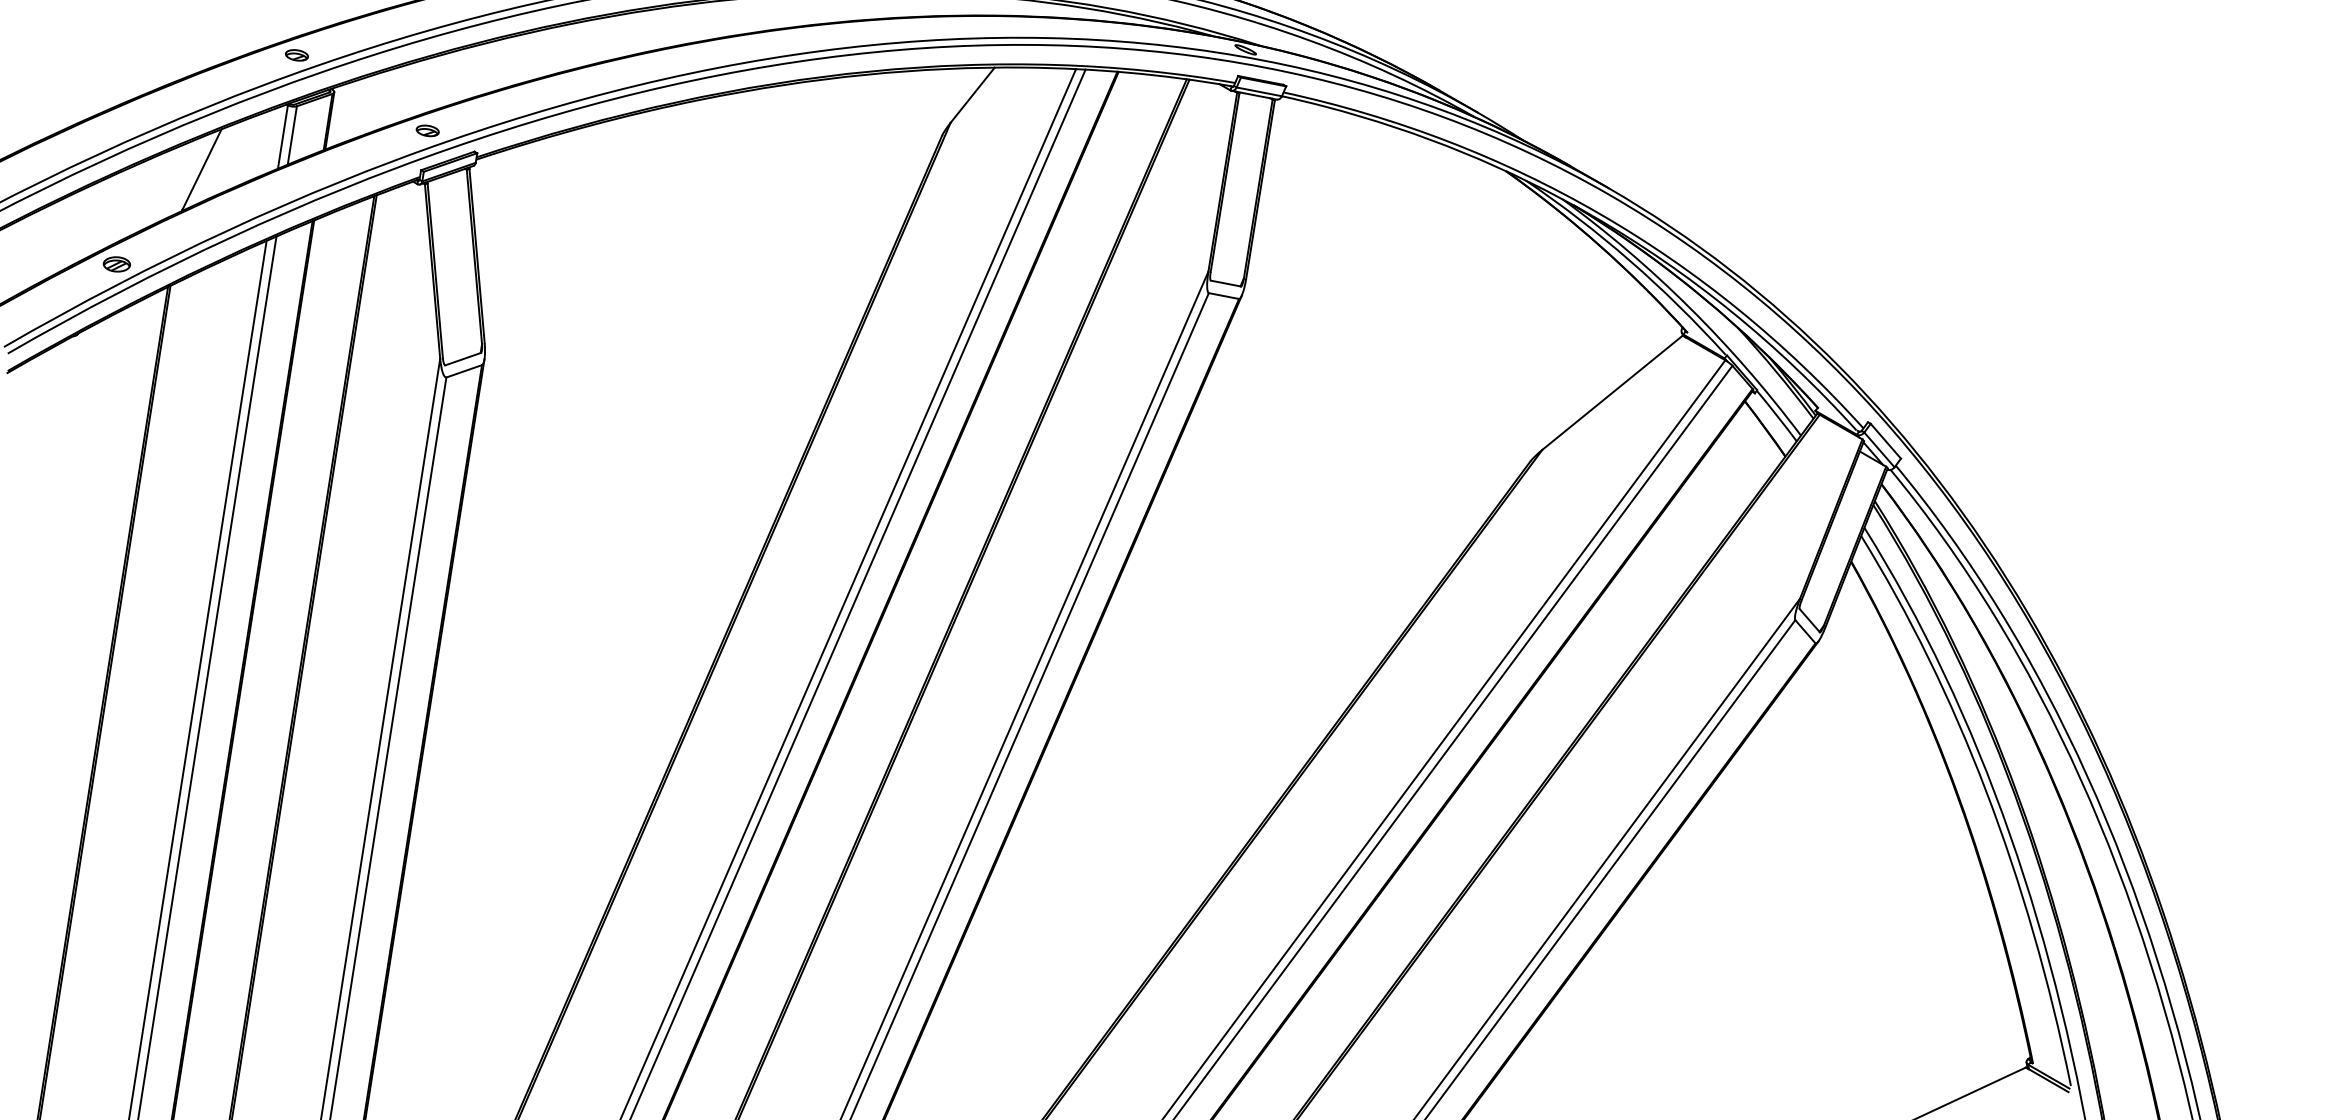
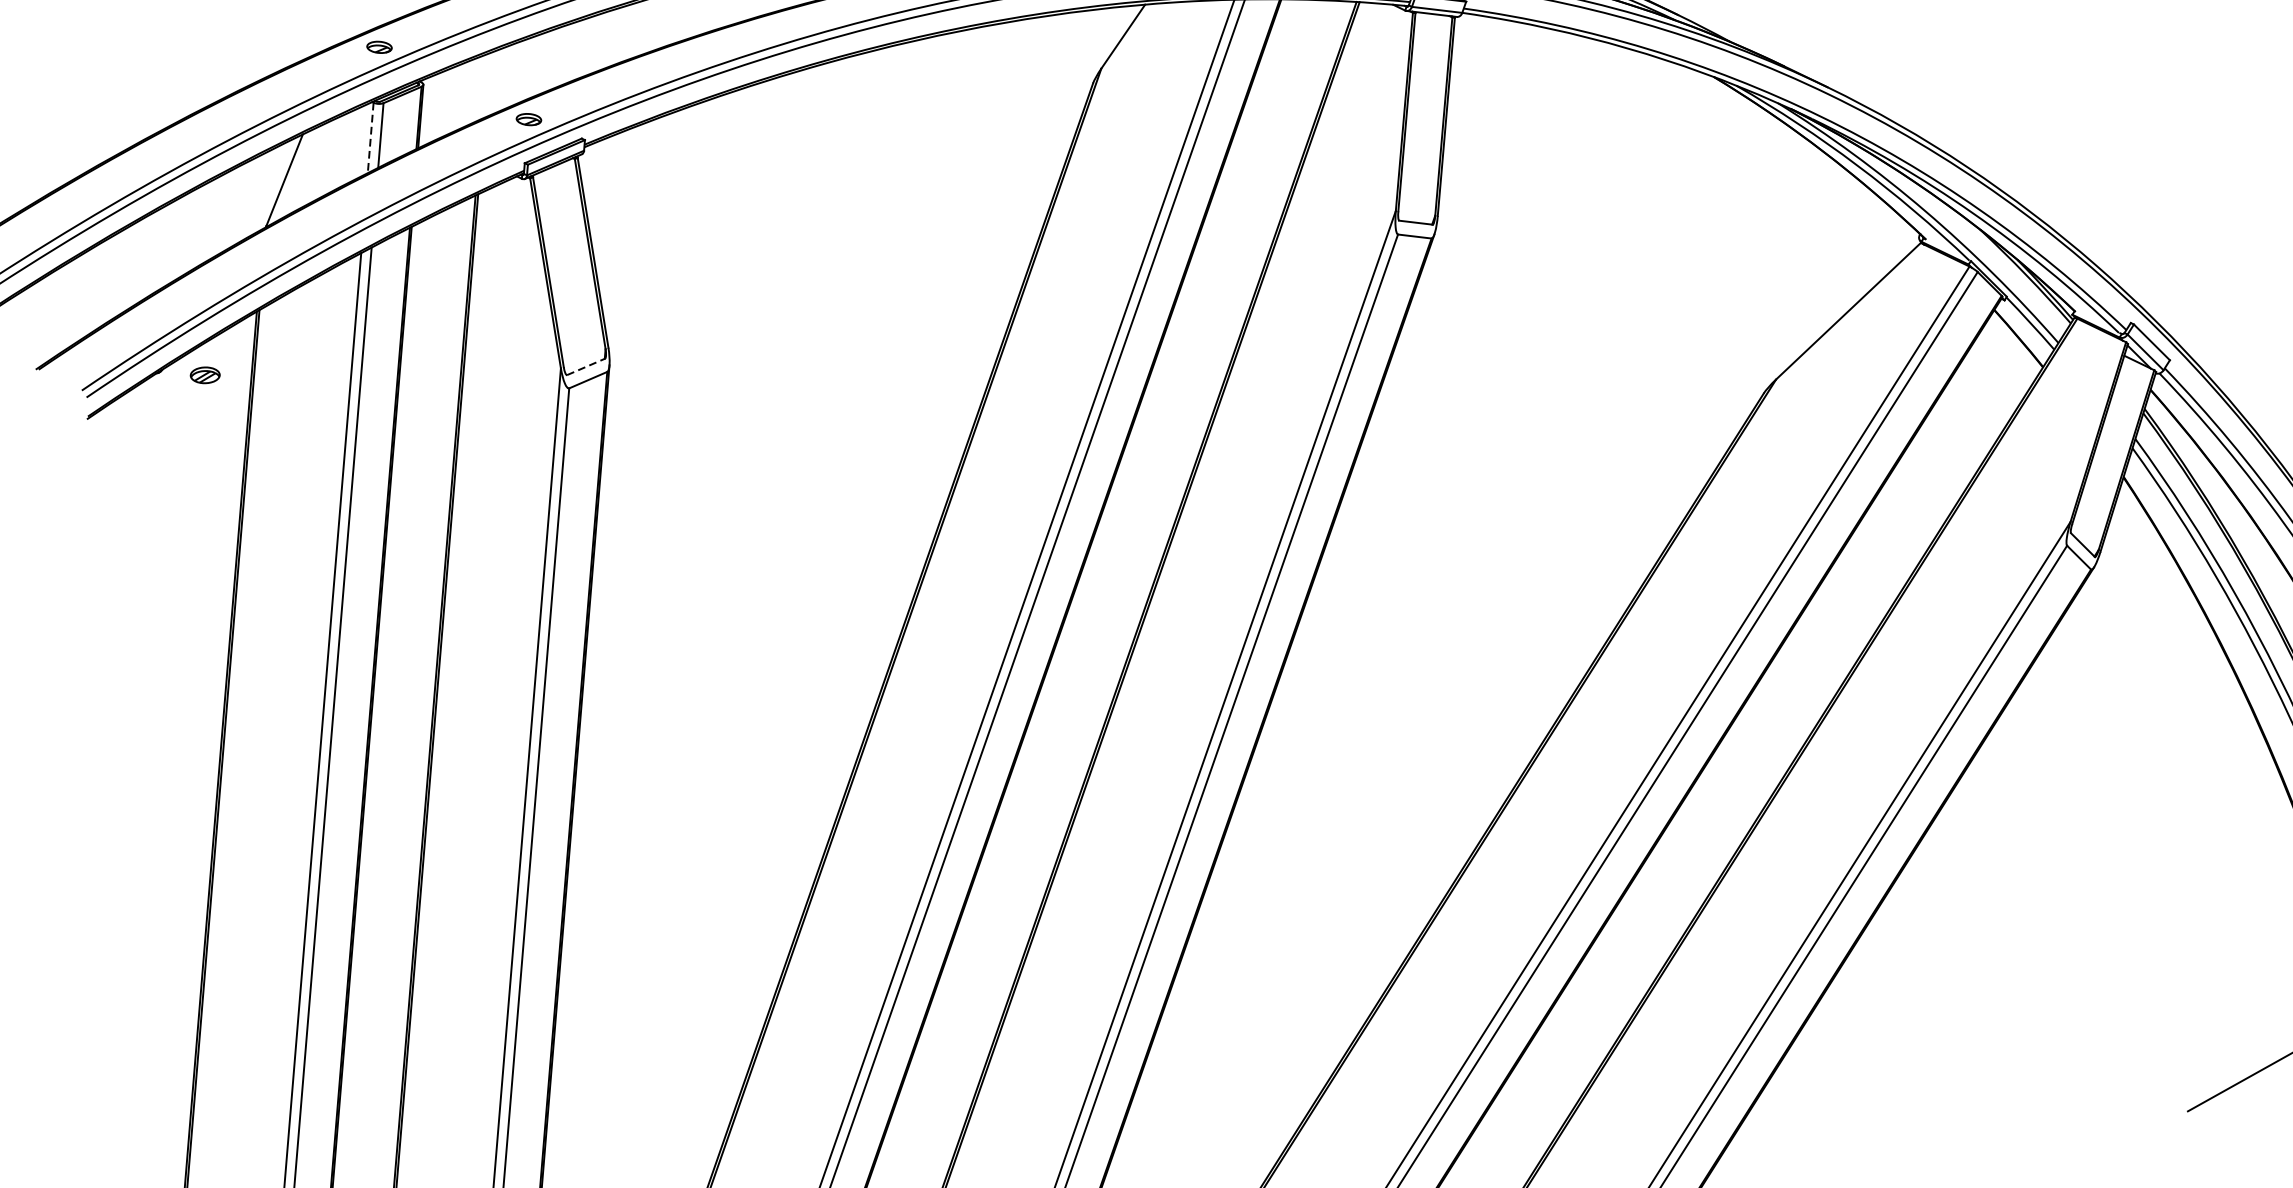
line: (282, 137) -> (370, 138), solid -> dashed
part: (116, 264) -> (204, 375), moved
line: (463, 359) -> (586, 367), solid -> dashed

